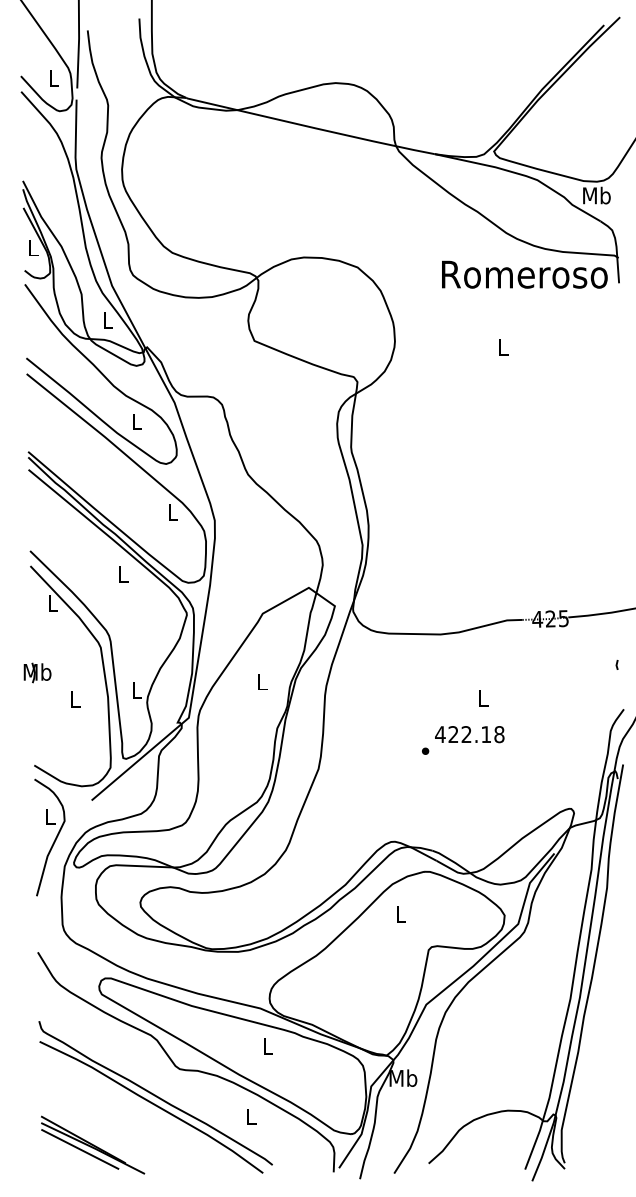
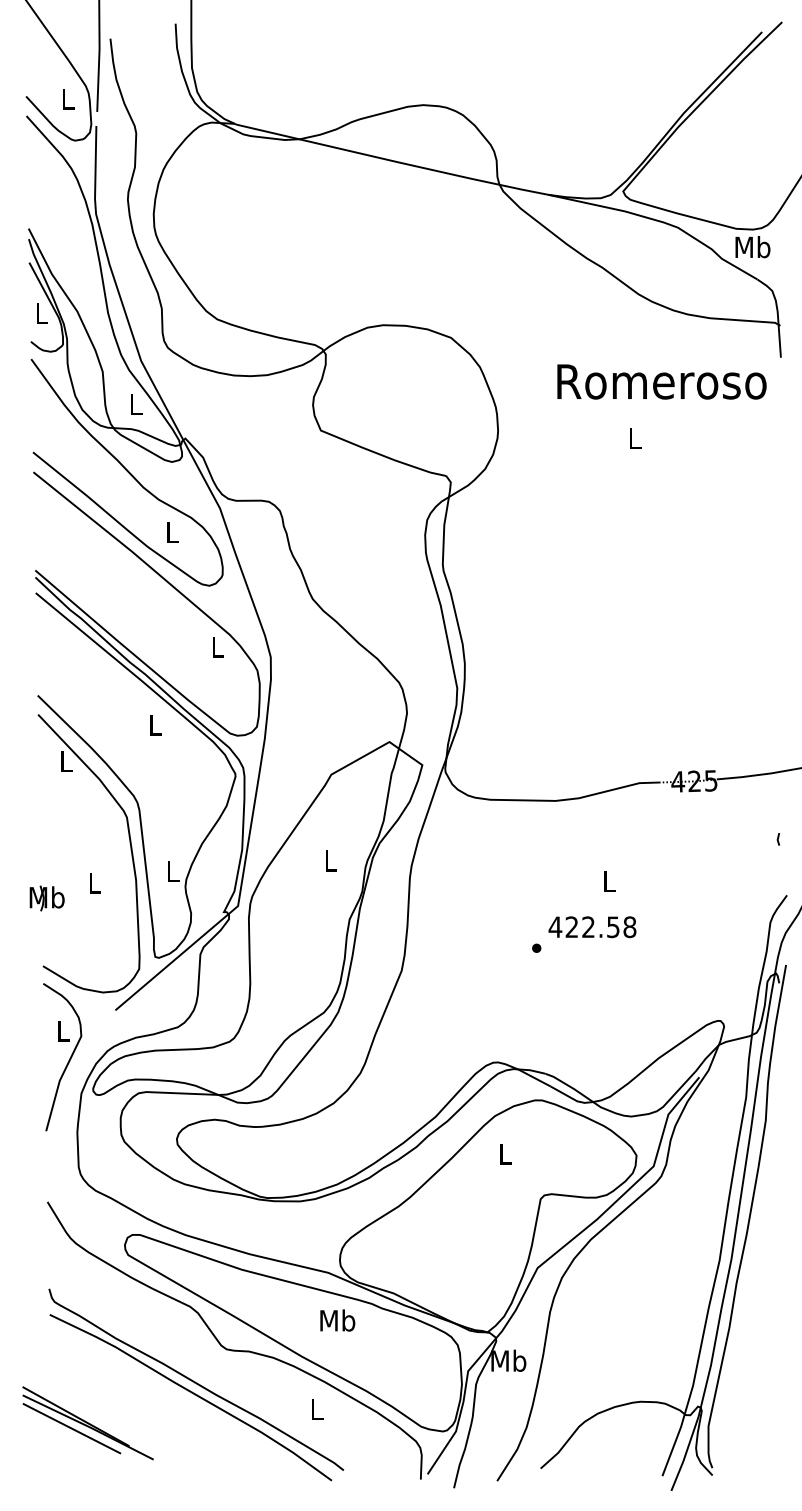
text: (524, 274) -> (661, 381), moved
part: (37, 672) -> (46, 898), moved
text: (486, 734) -> (613, 927), 422.18 -> 422.58
text: (267, 1046) -> (337, 1320), L -> Mb
part: (92, 1145) -> (87, 1423), moved

